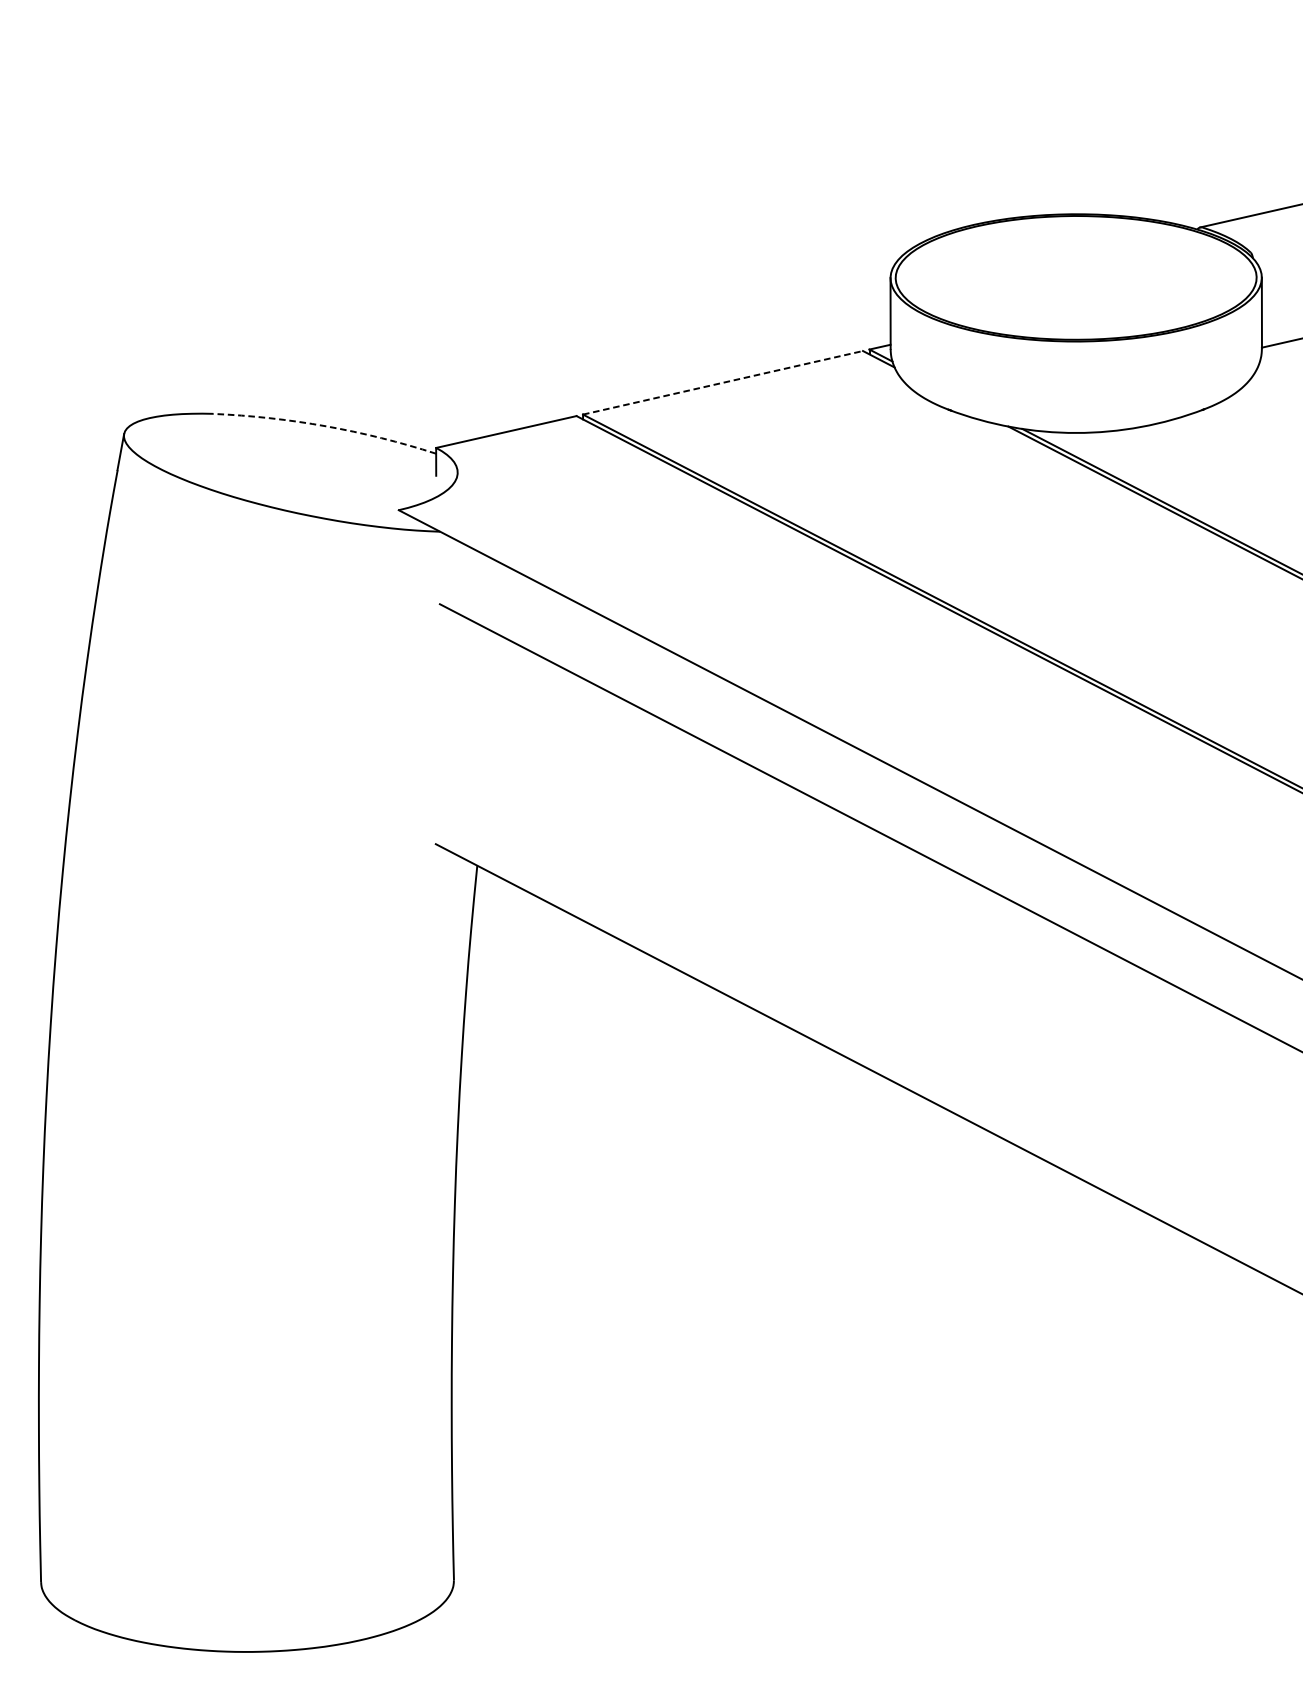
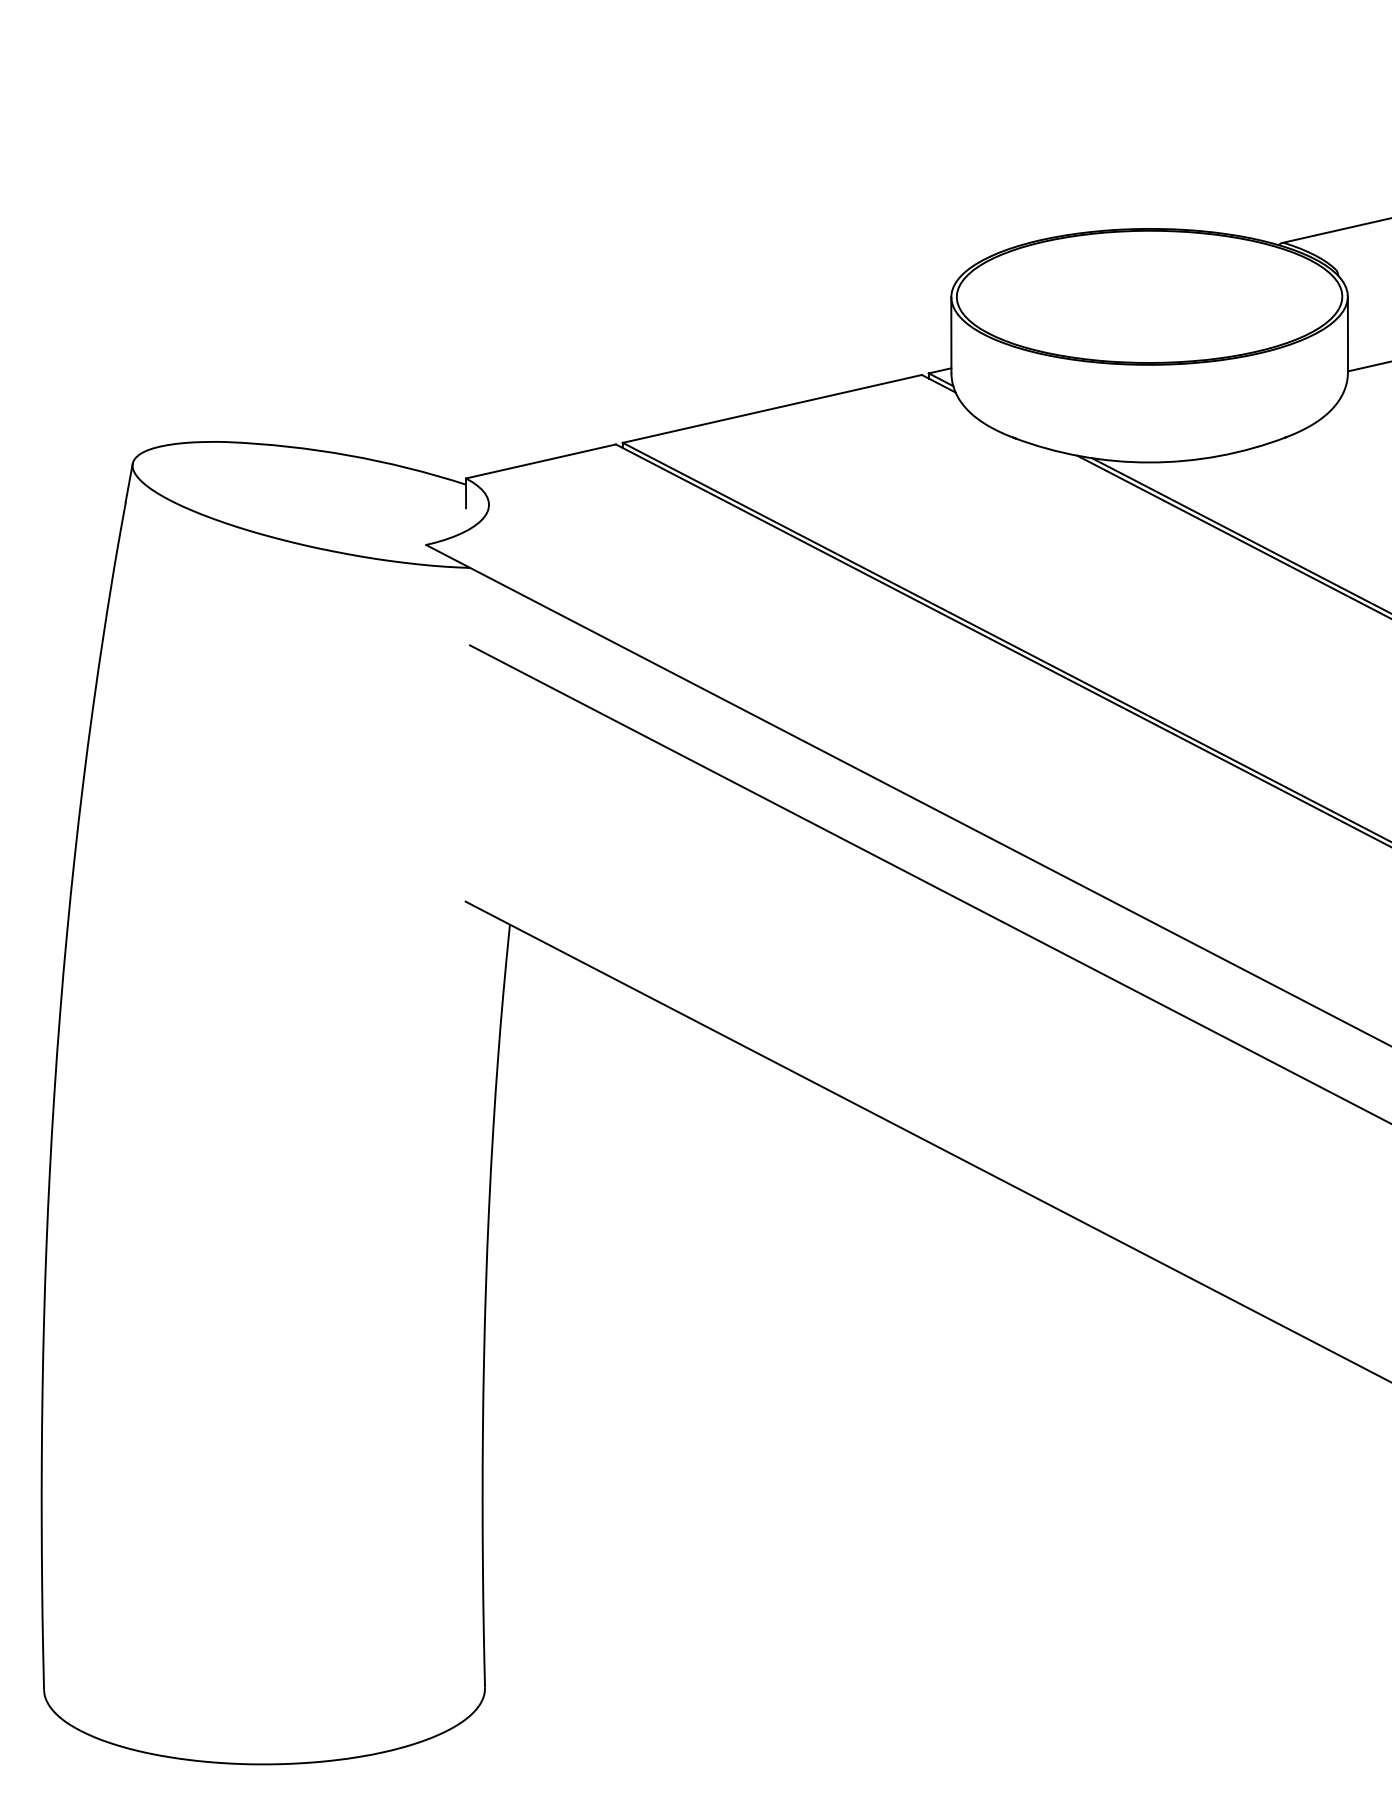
line: (723, 382) -> (772, 408), dashed -> solid
arc: (326, 426) -> (348, 455), dashed -> solid

